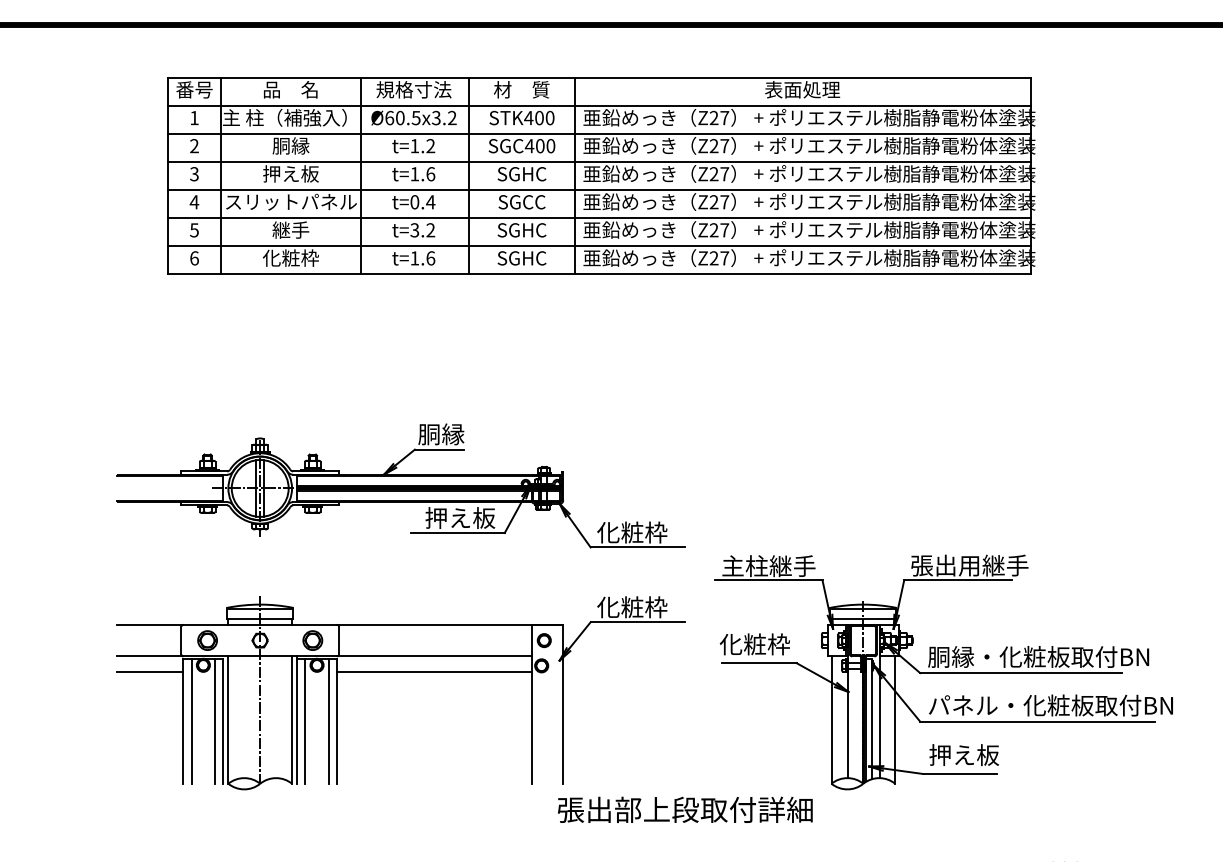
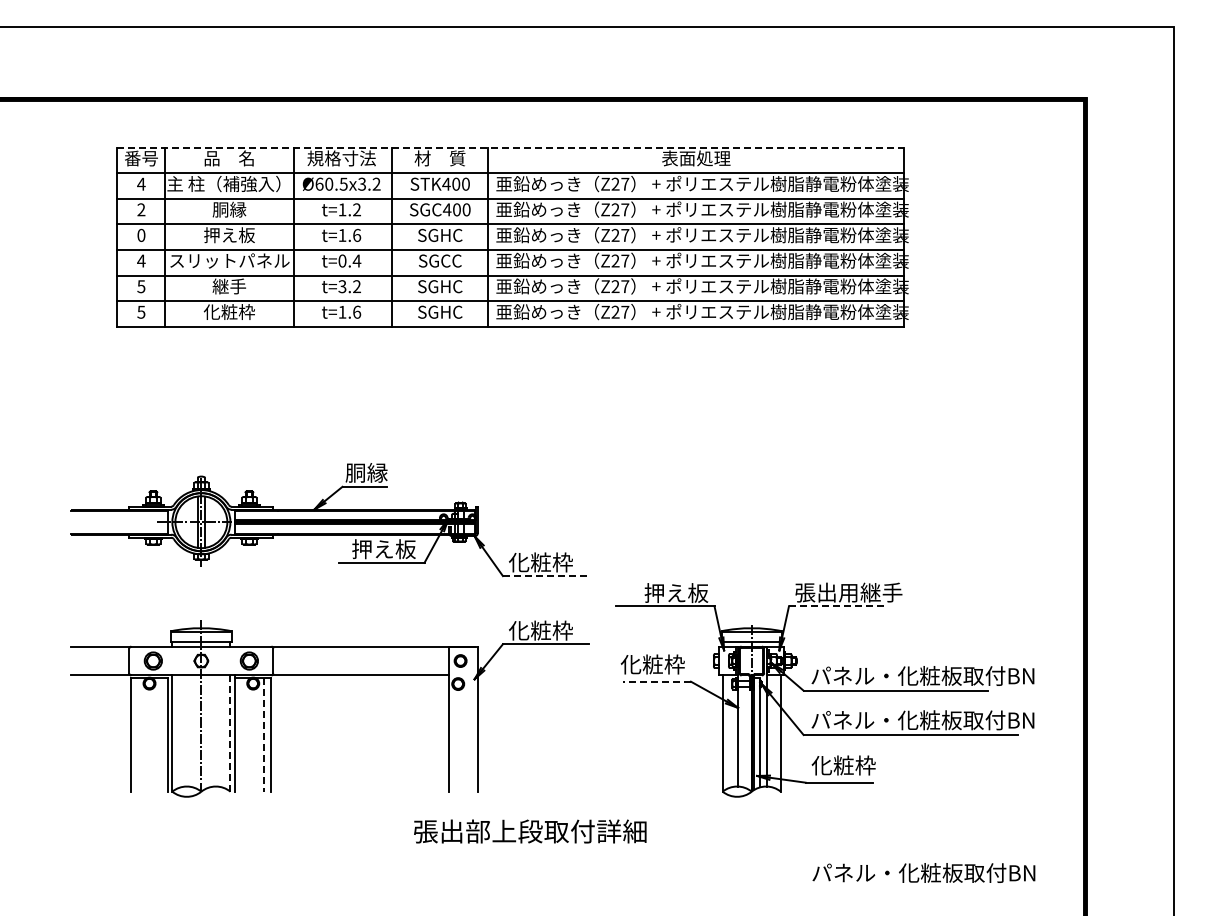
line: (600, 77) -> (511, 147), solid -> dashed
text: (194, 117) -> (141, 183), 1 -> 4
text: (194, 174) -> (141, 235), 3 -> 0
text: (194, 257) -> (141, 311), 6 -> 5
line: (637, 547) -> (545, 576), solid -> dashed
text: (768, 566) -> (665, 593), 主柱継手 -> 押え板
line: (958, 580) -> (838, 606), solid -> dashed
text: (1050, 656) -> (922, 675), 胴縁・化粧板取付BN -> パネル・化粧板取付BN
line: (760, 663) -> (657, 681), solid -> dashed
line: (149, 671) -> (100, 689), removed
line: (434, 671) -> (360, 689), removed
line: (191, 721) -> (138, 734), removed
line: (215, 721) -> (160, 734), removed
line: (292, 721) -> (230, 734), solid -> dashed
line: (305, 721) -> (242, 734), removed
line: (328, 722) -> (263, 735), solid -> dashed
text: (963, 755) -> (843, 765), 押え板 -> 化粧枠
text: (685, 809) -> (530, 831), moved

